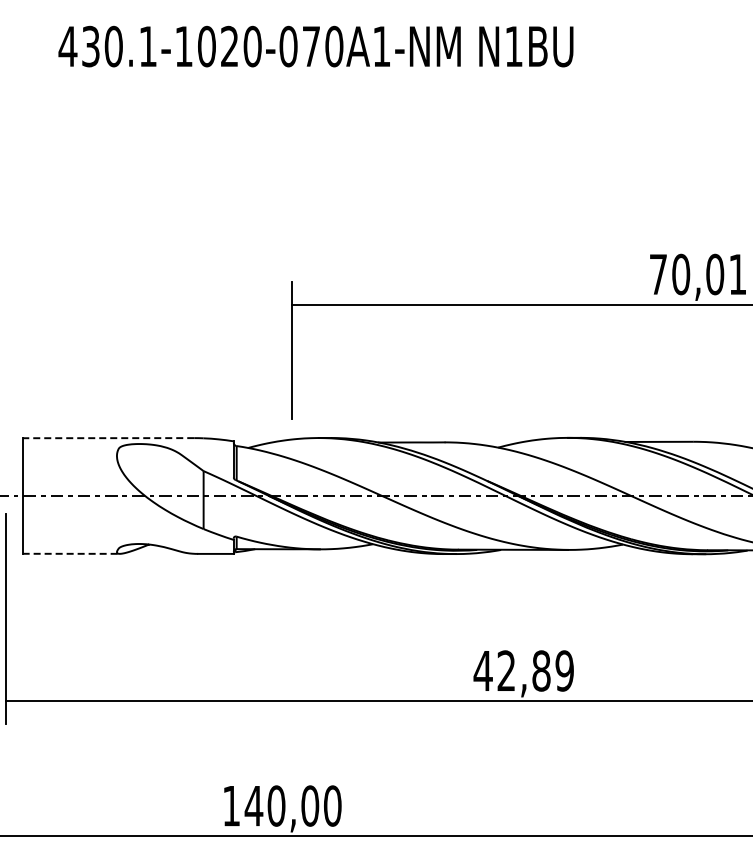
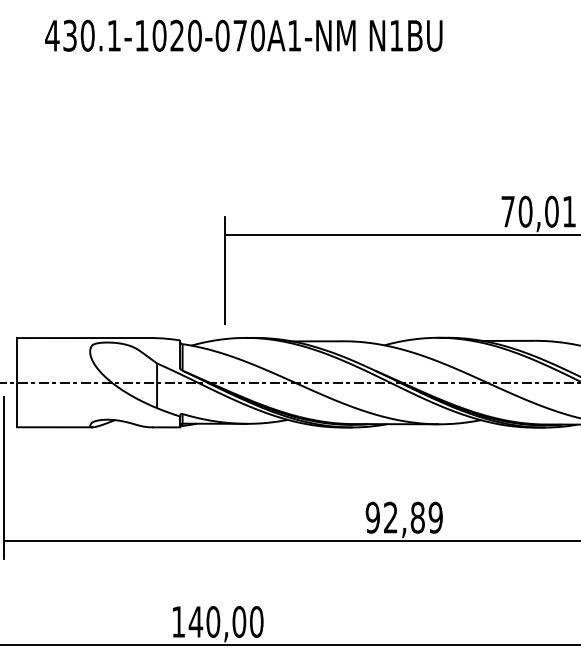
line: (108, 438) -> (83, 338), dashed -> solid
line: (71, 553) -> (55, 427), dashed -> solid
text: (482, 670) -> (372, 517), 42,89 -> 92,89

